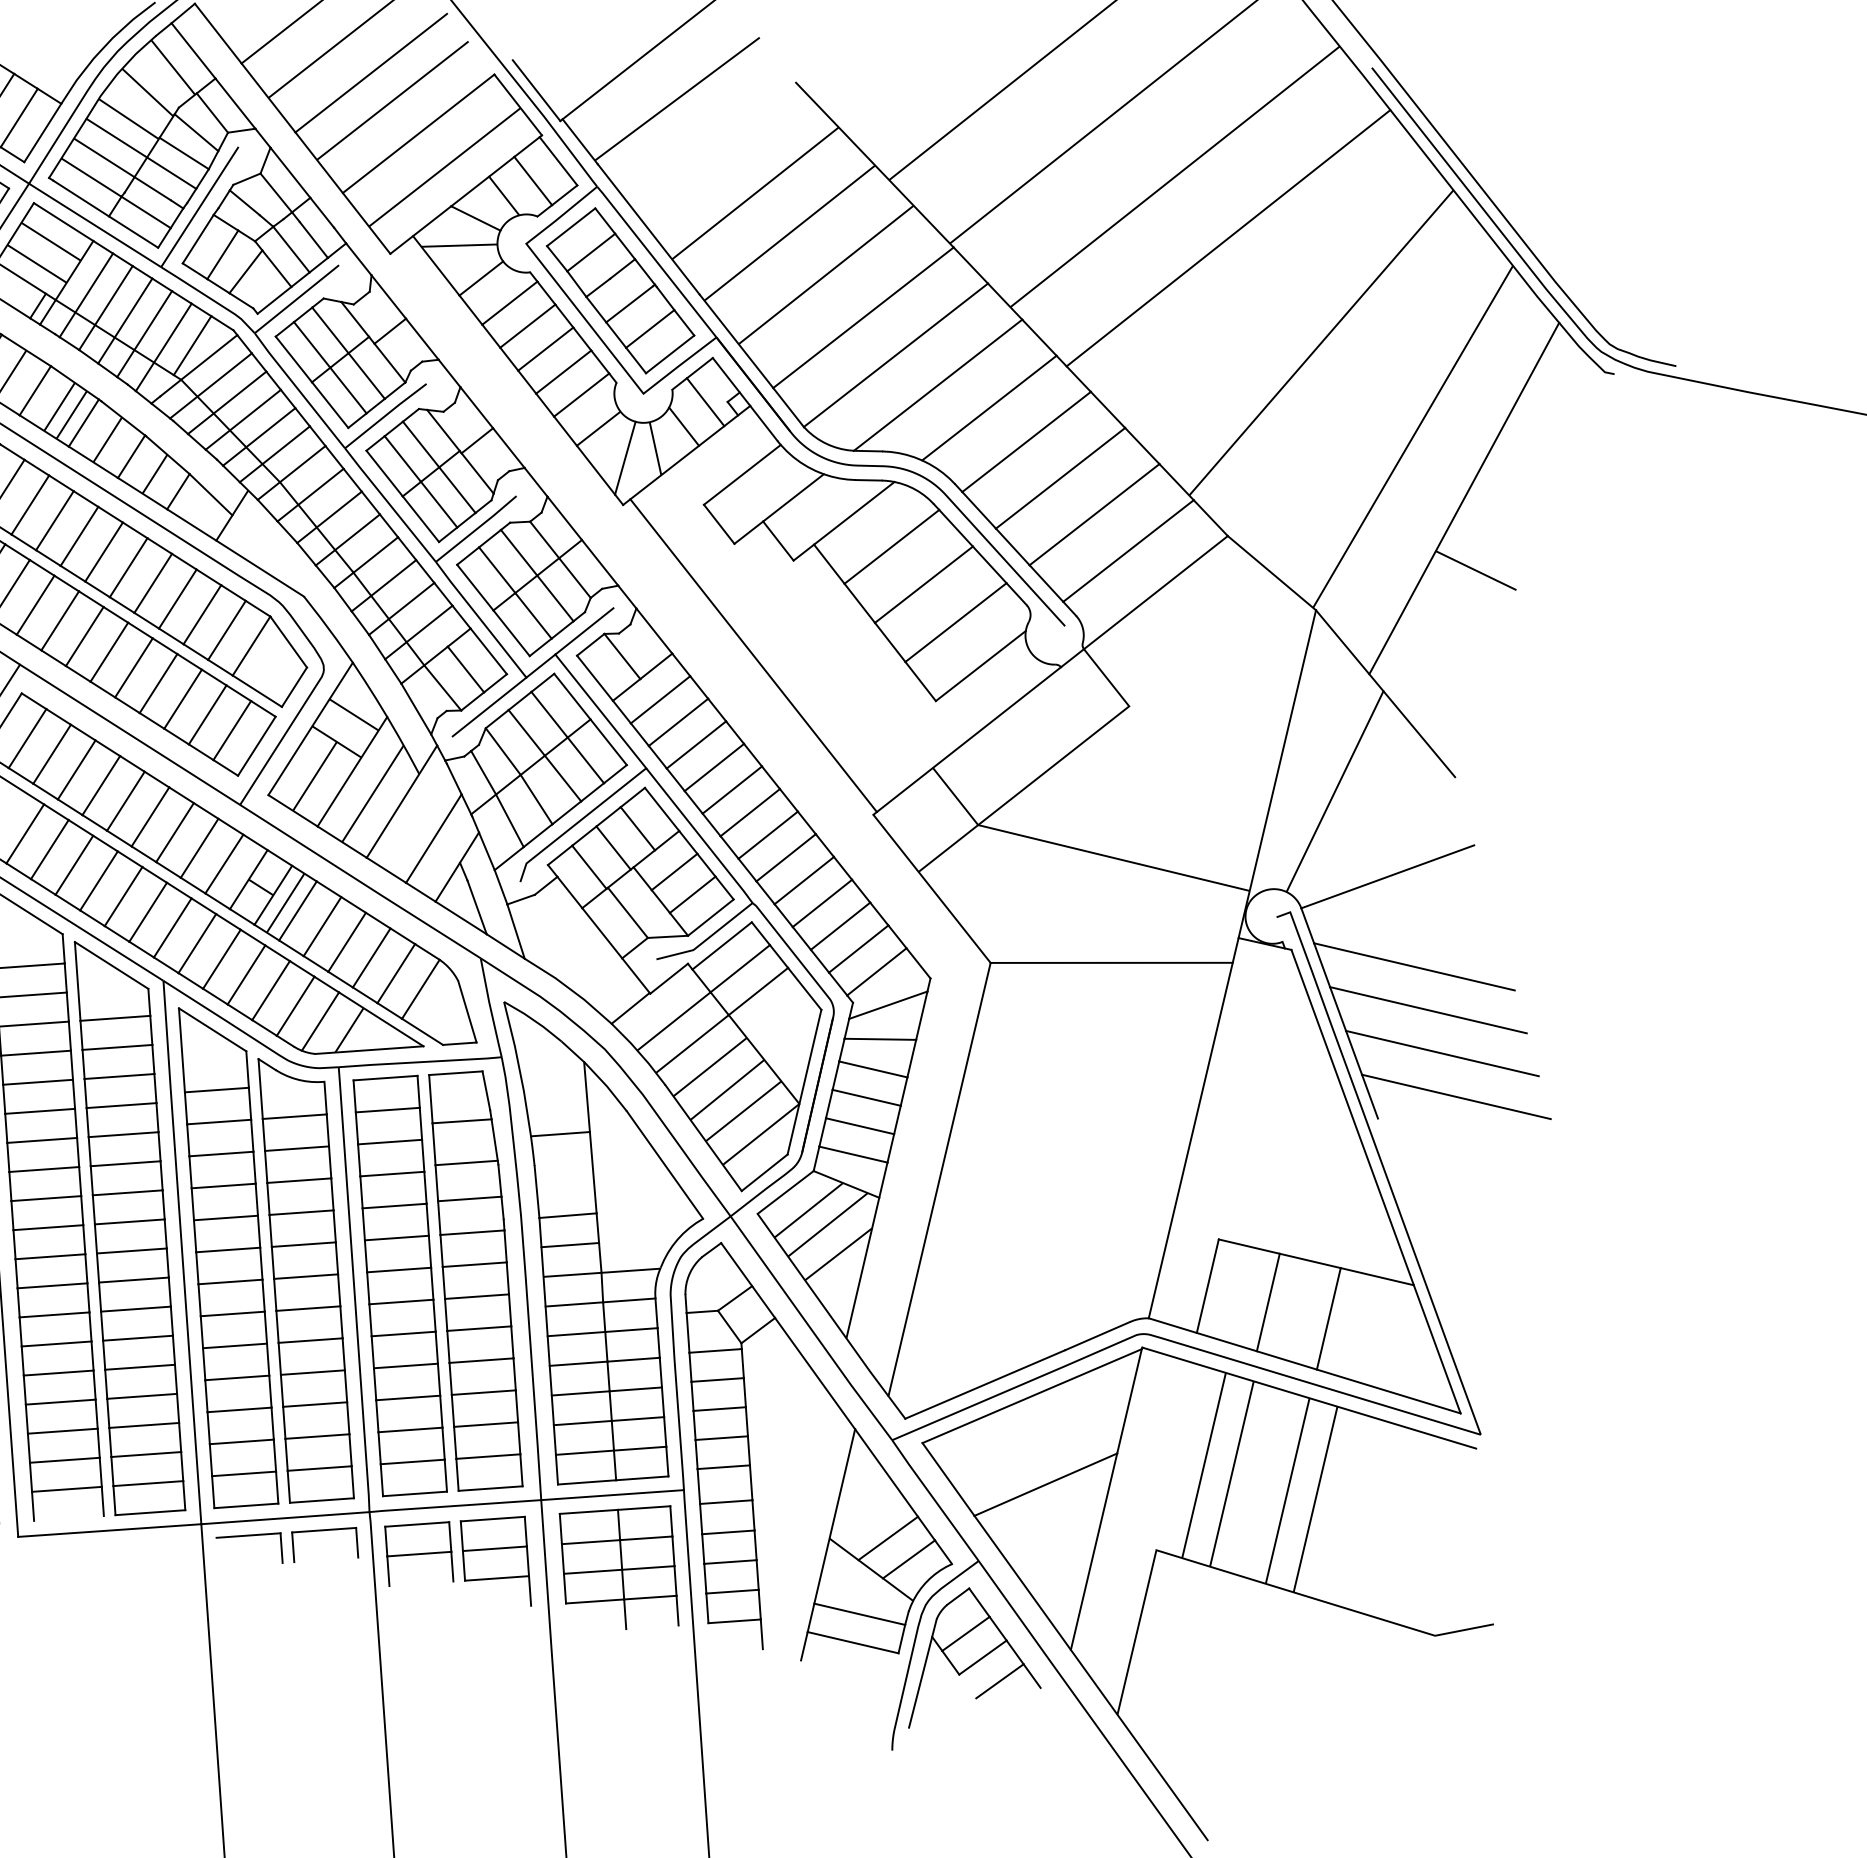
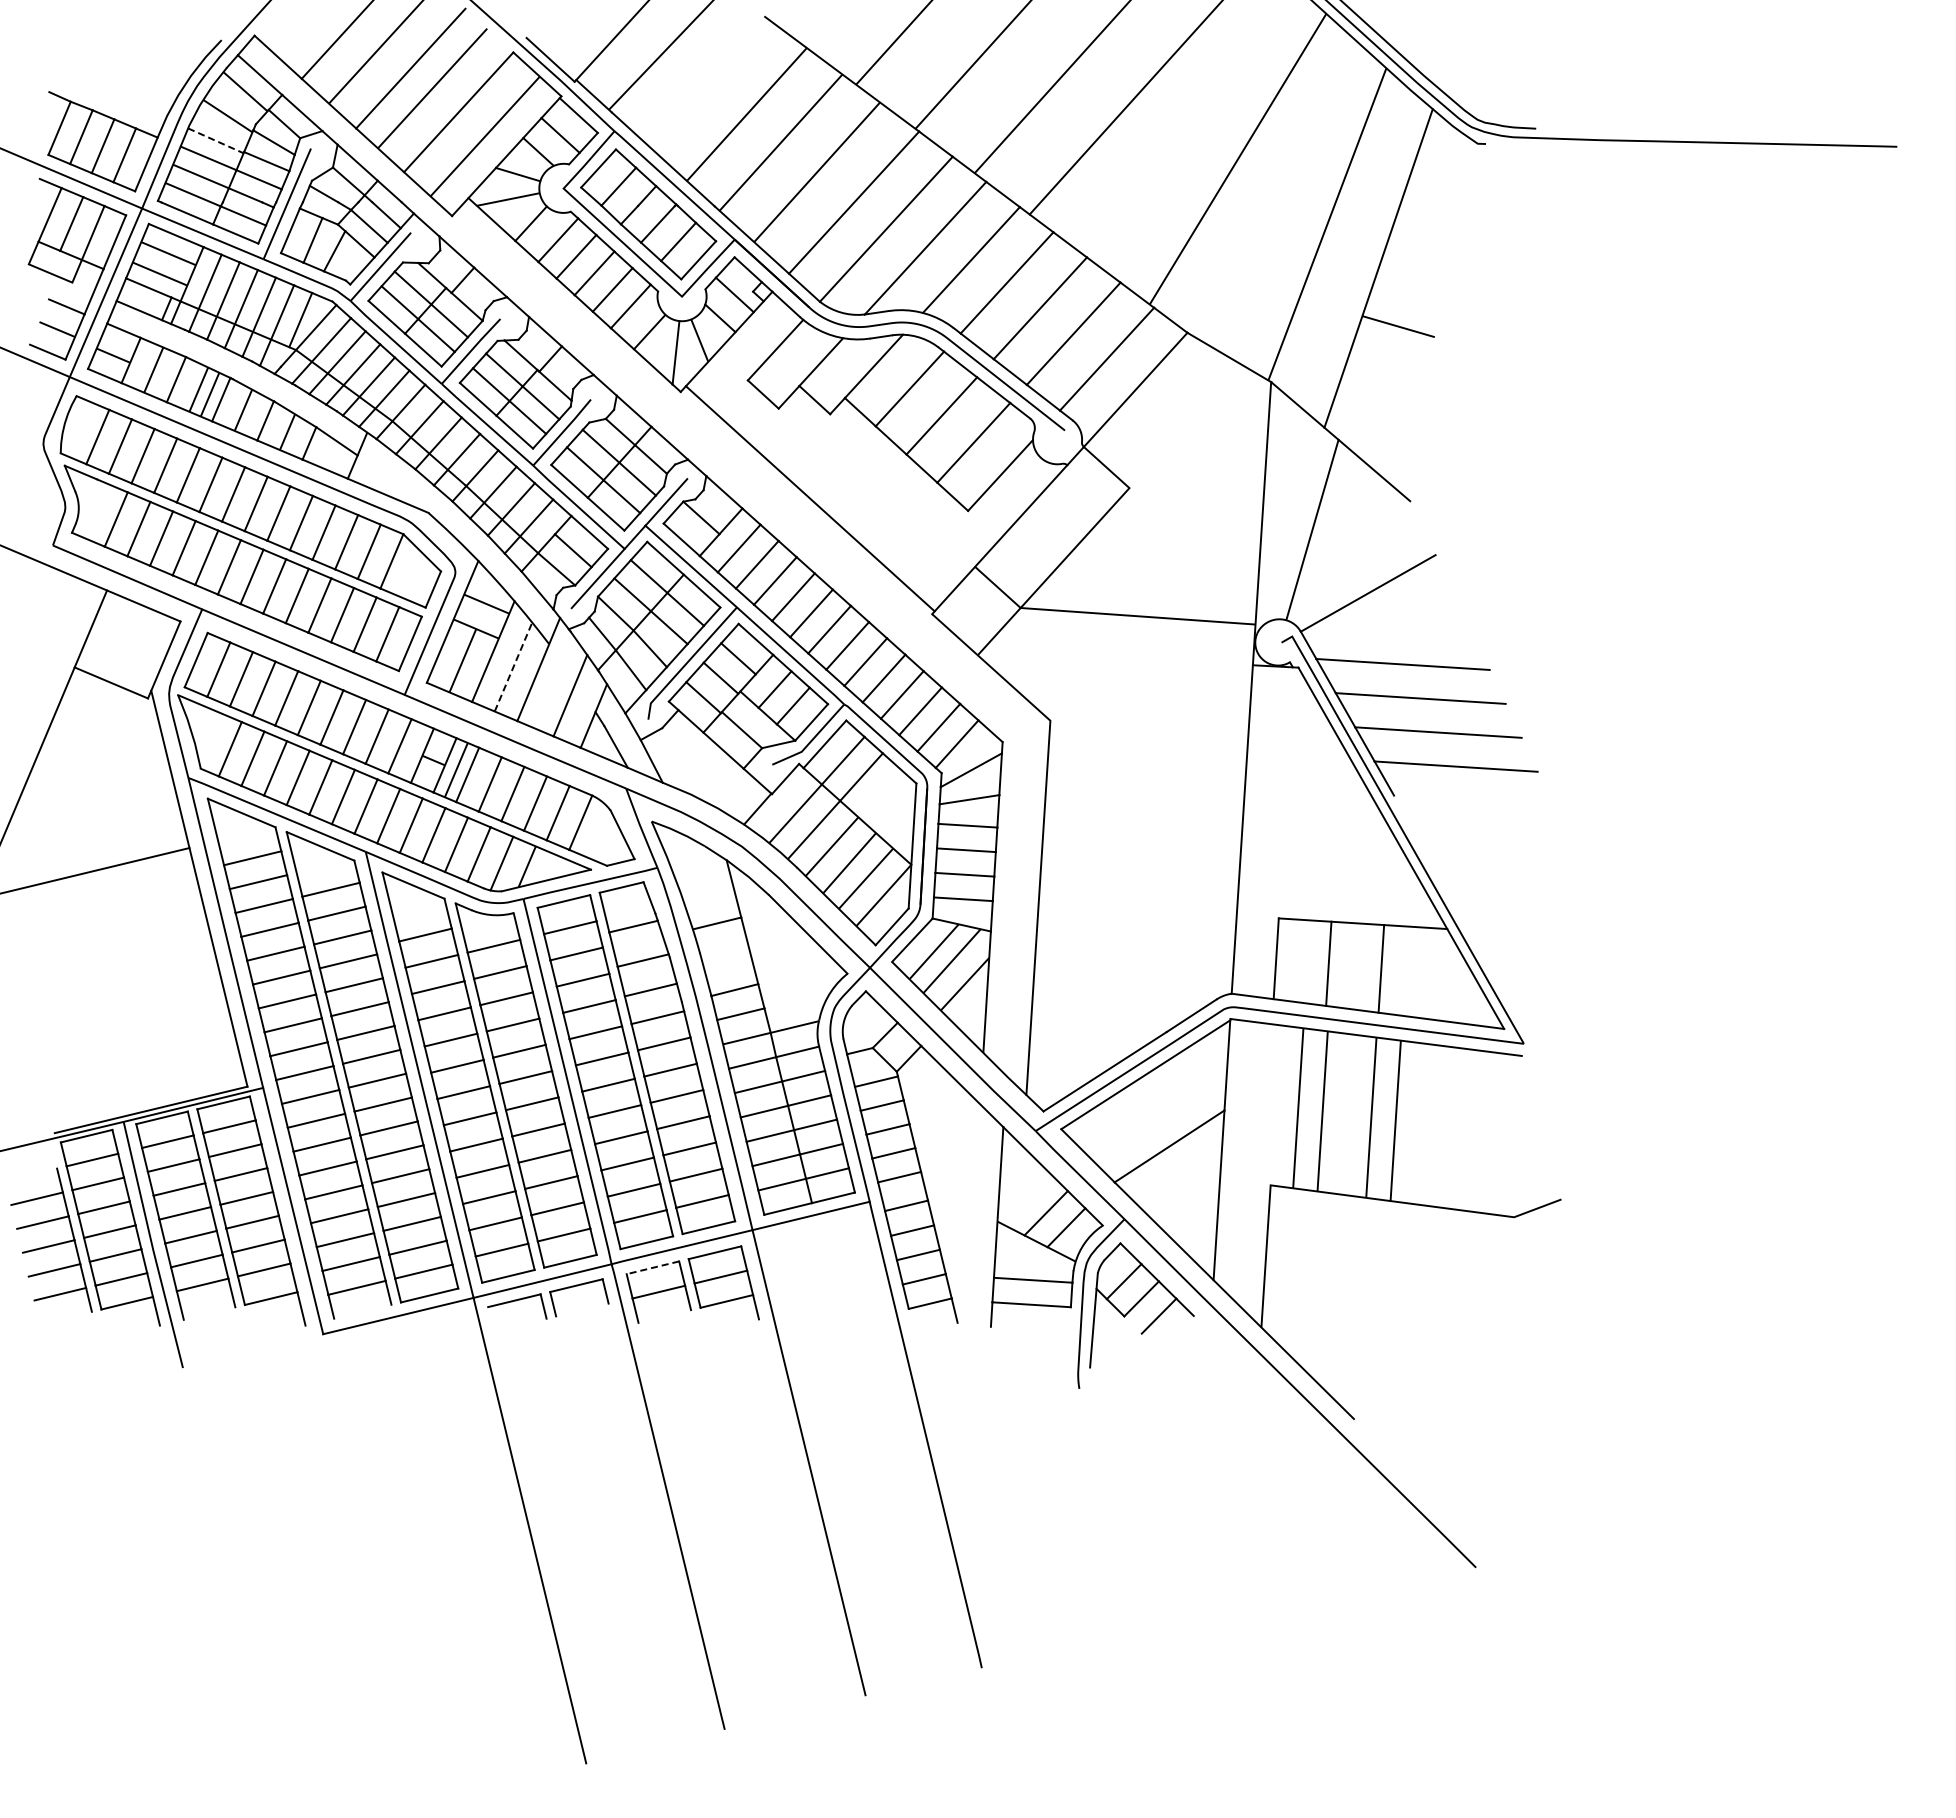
line: (129, 119) -> (216, 141), solid -> dashed
line: (373, 793) -> (513, 666), solid -> dashed
line: (1111, 962) -> (1150, 703), removed
line: (416, 1524) -> (652, 1267), solid -> dashed
part: (619, 1563) -> (826, 1271), removed

